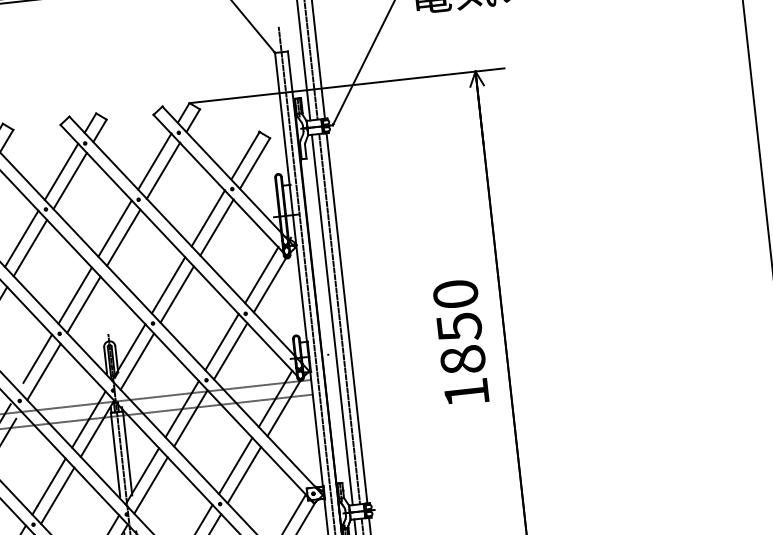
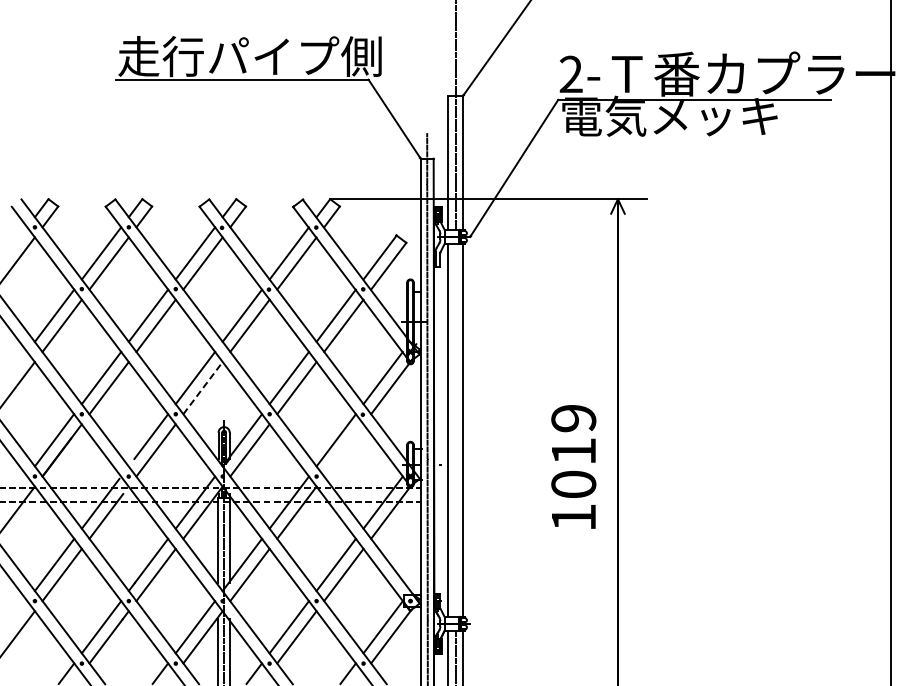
line: (84, 305) -> (203, 388), solid -> dashed
line: (339, 319) -> (455, 430), removed
text: (459, 327) -> (573, 451), 1850 -> 1019
line: (230, 351) -> (343, 450), removed

